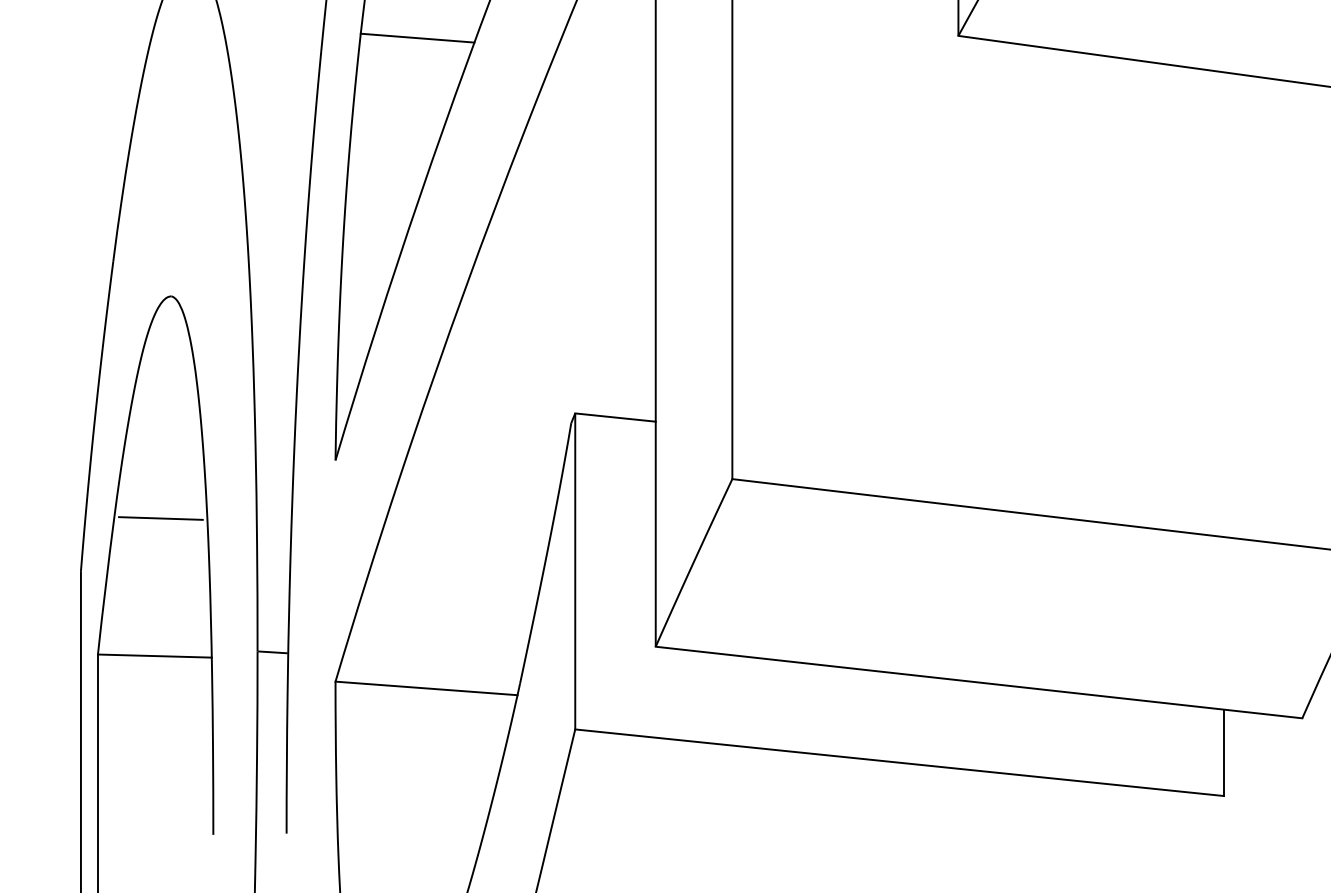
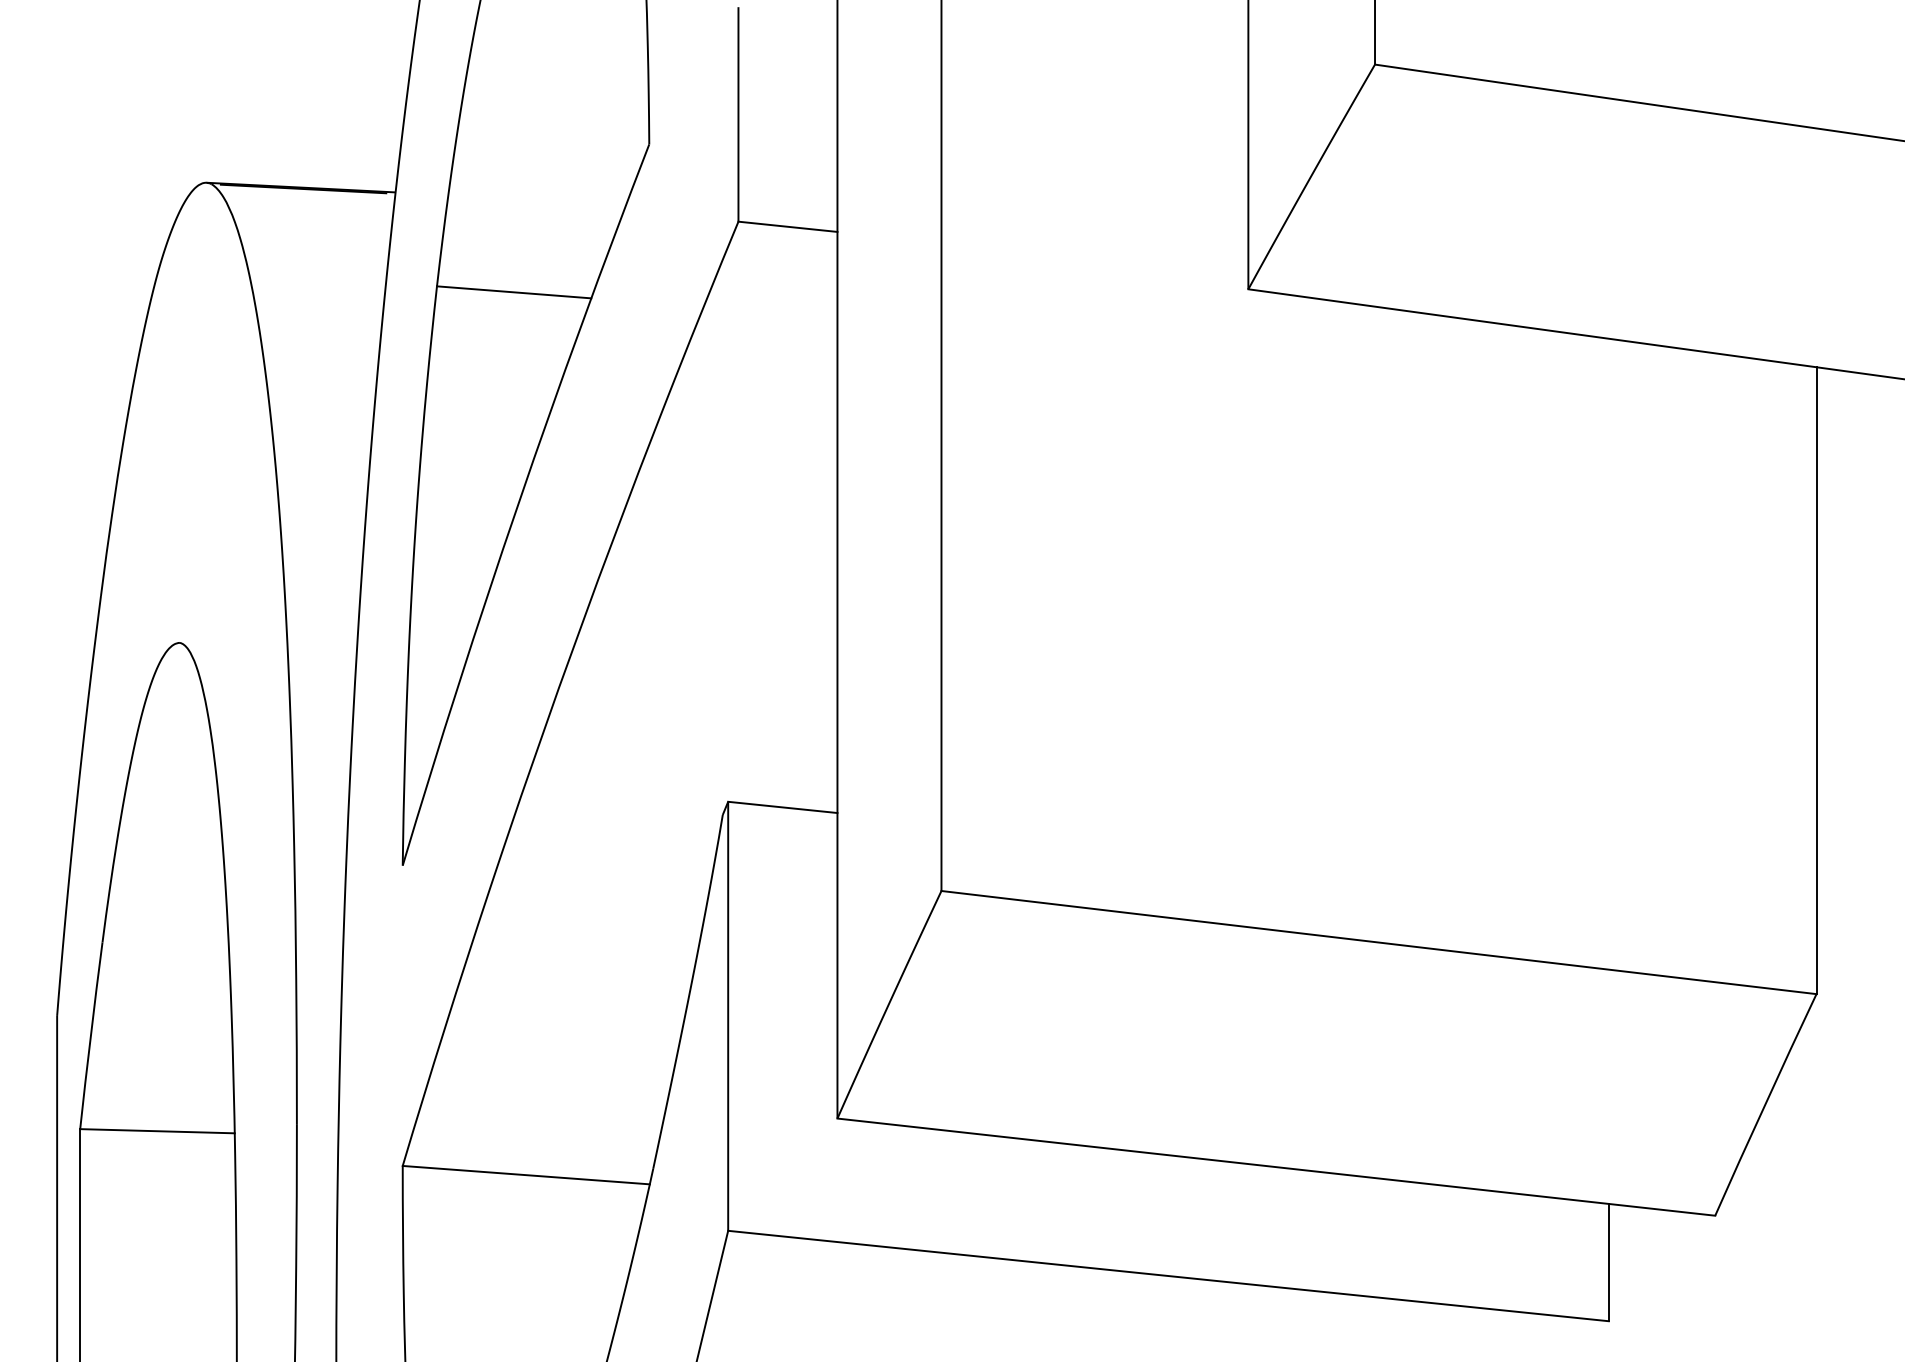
line: (160, 518) -> (165, 944), removed
line: (272, 652) -> (317, 1126), removed

